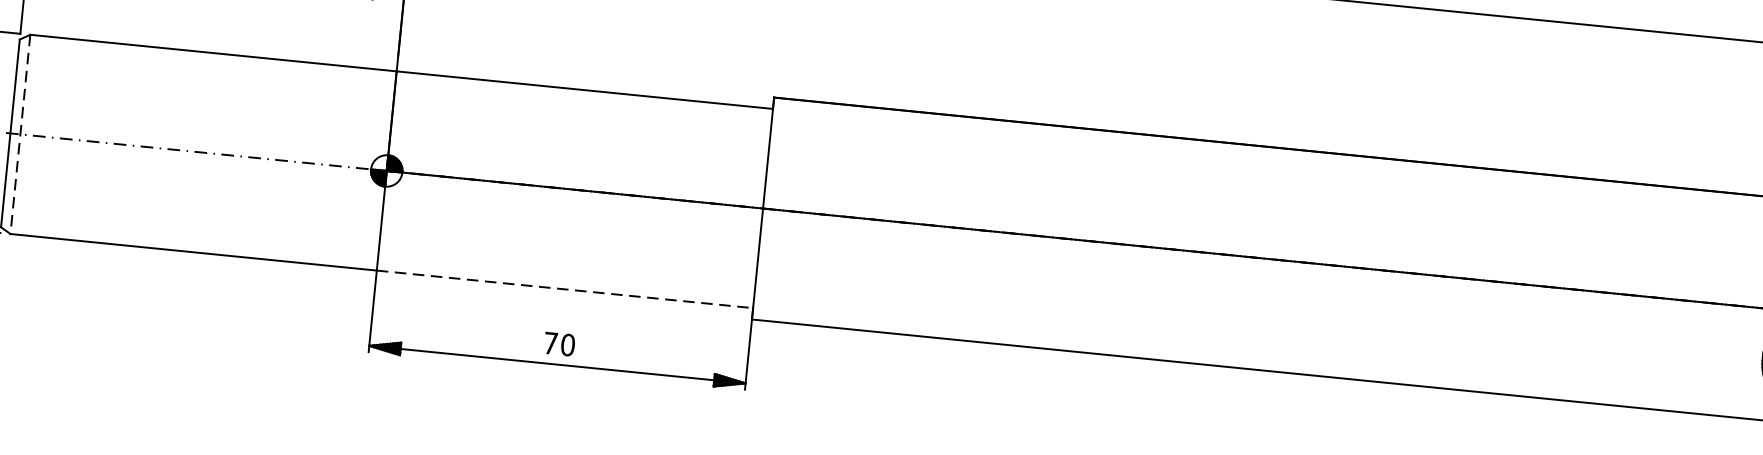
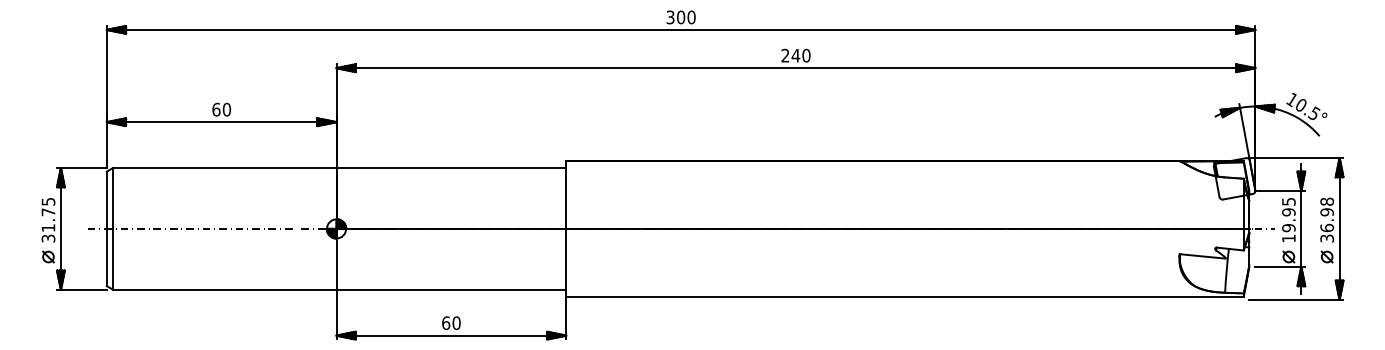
line: (19, 133) -> (112, 228), dashed -> solid
line: (565, 289) -> (451, 289), dashed -> solid
text: (551, 343) -> (446, 323), 70 -> 60

